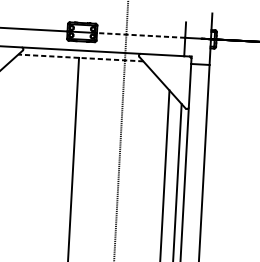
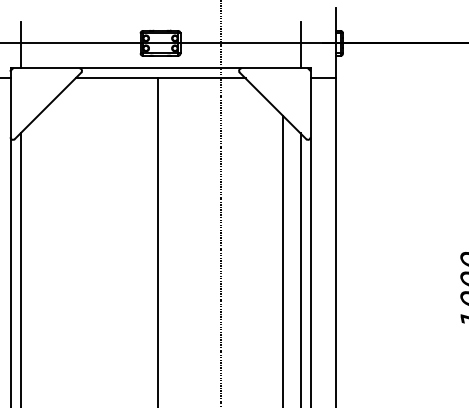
line: (141, 35) -> (240, 43), dashed -> solid
line: (80, 58) -> (160, 78), dashed -> solid

